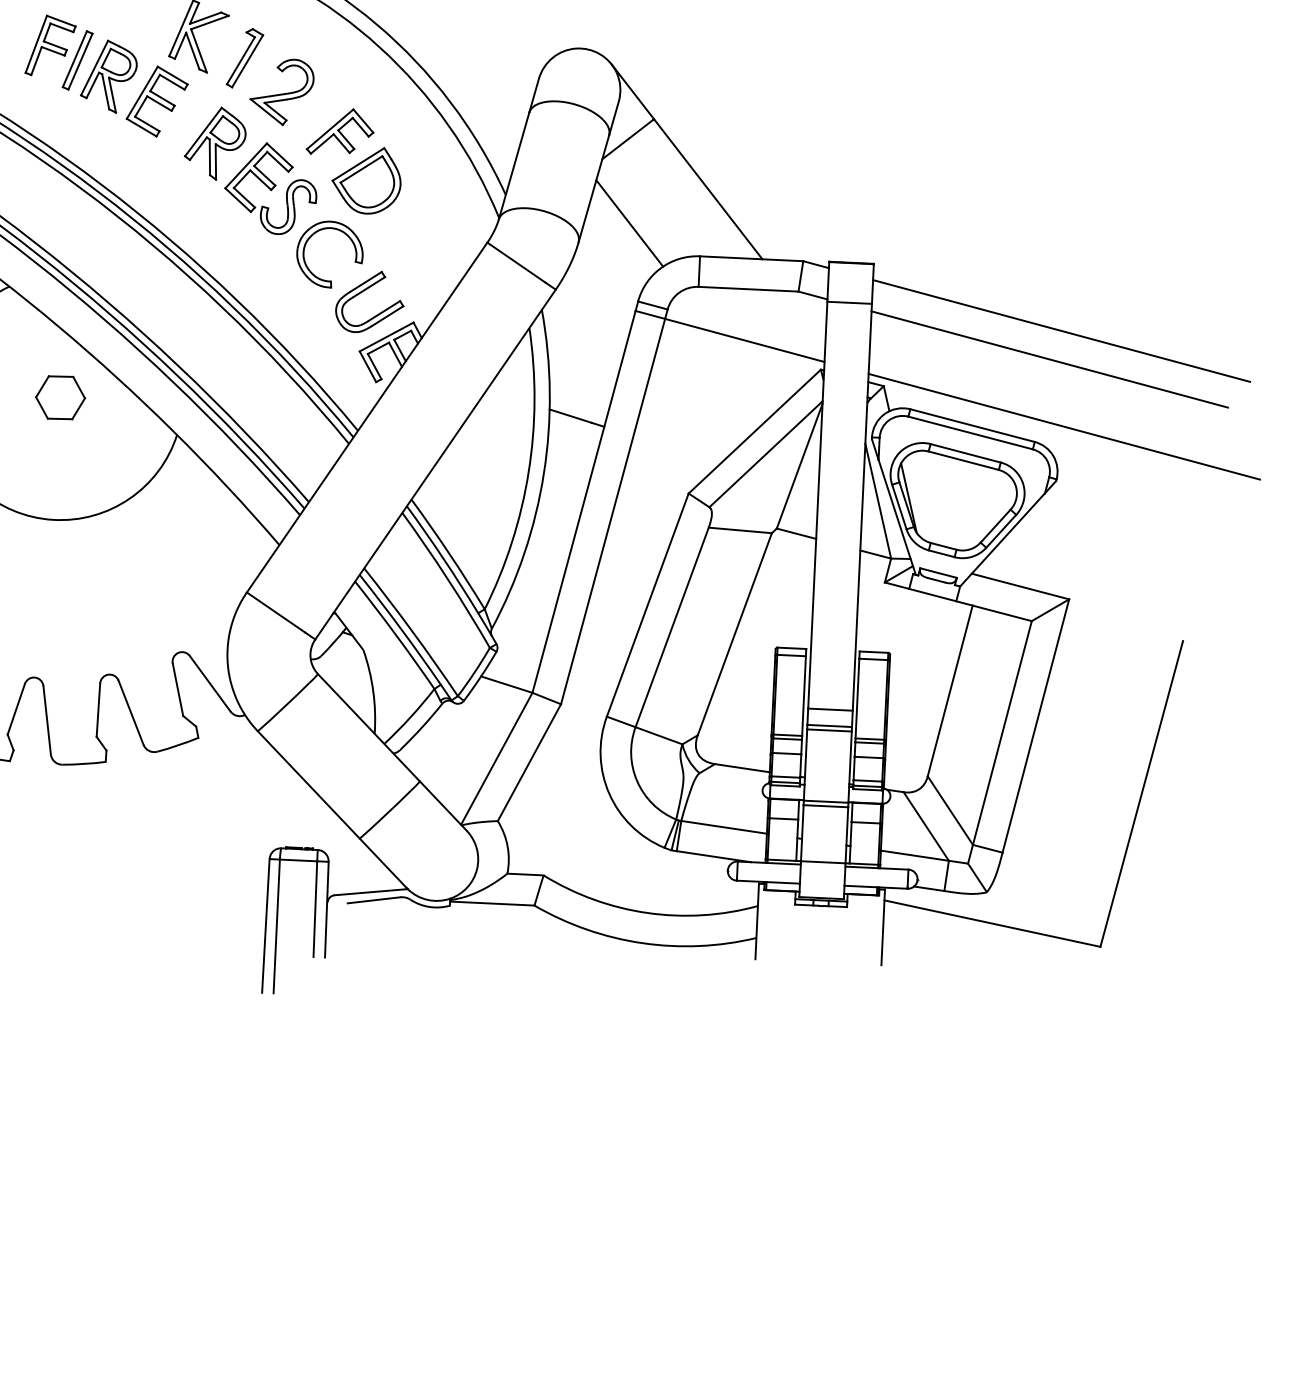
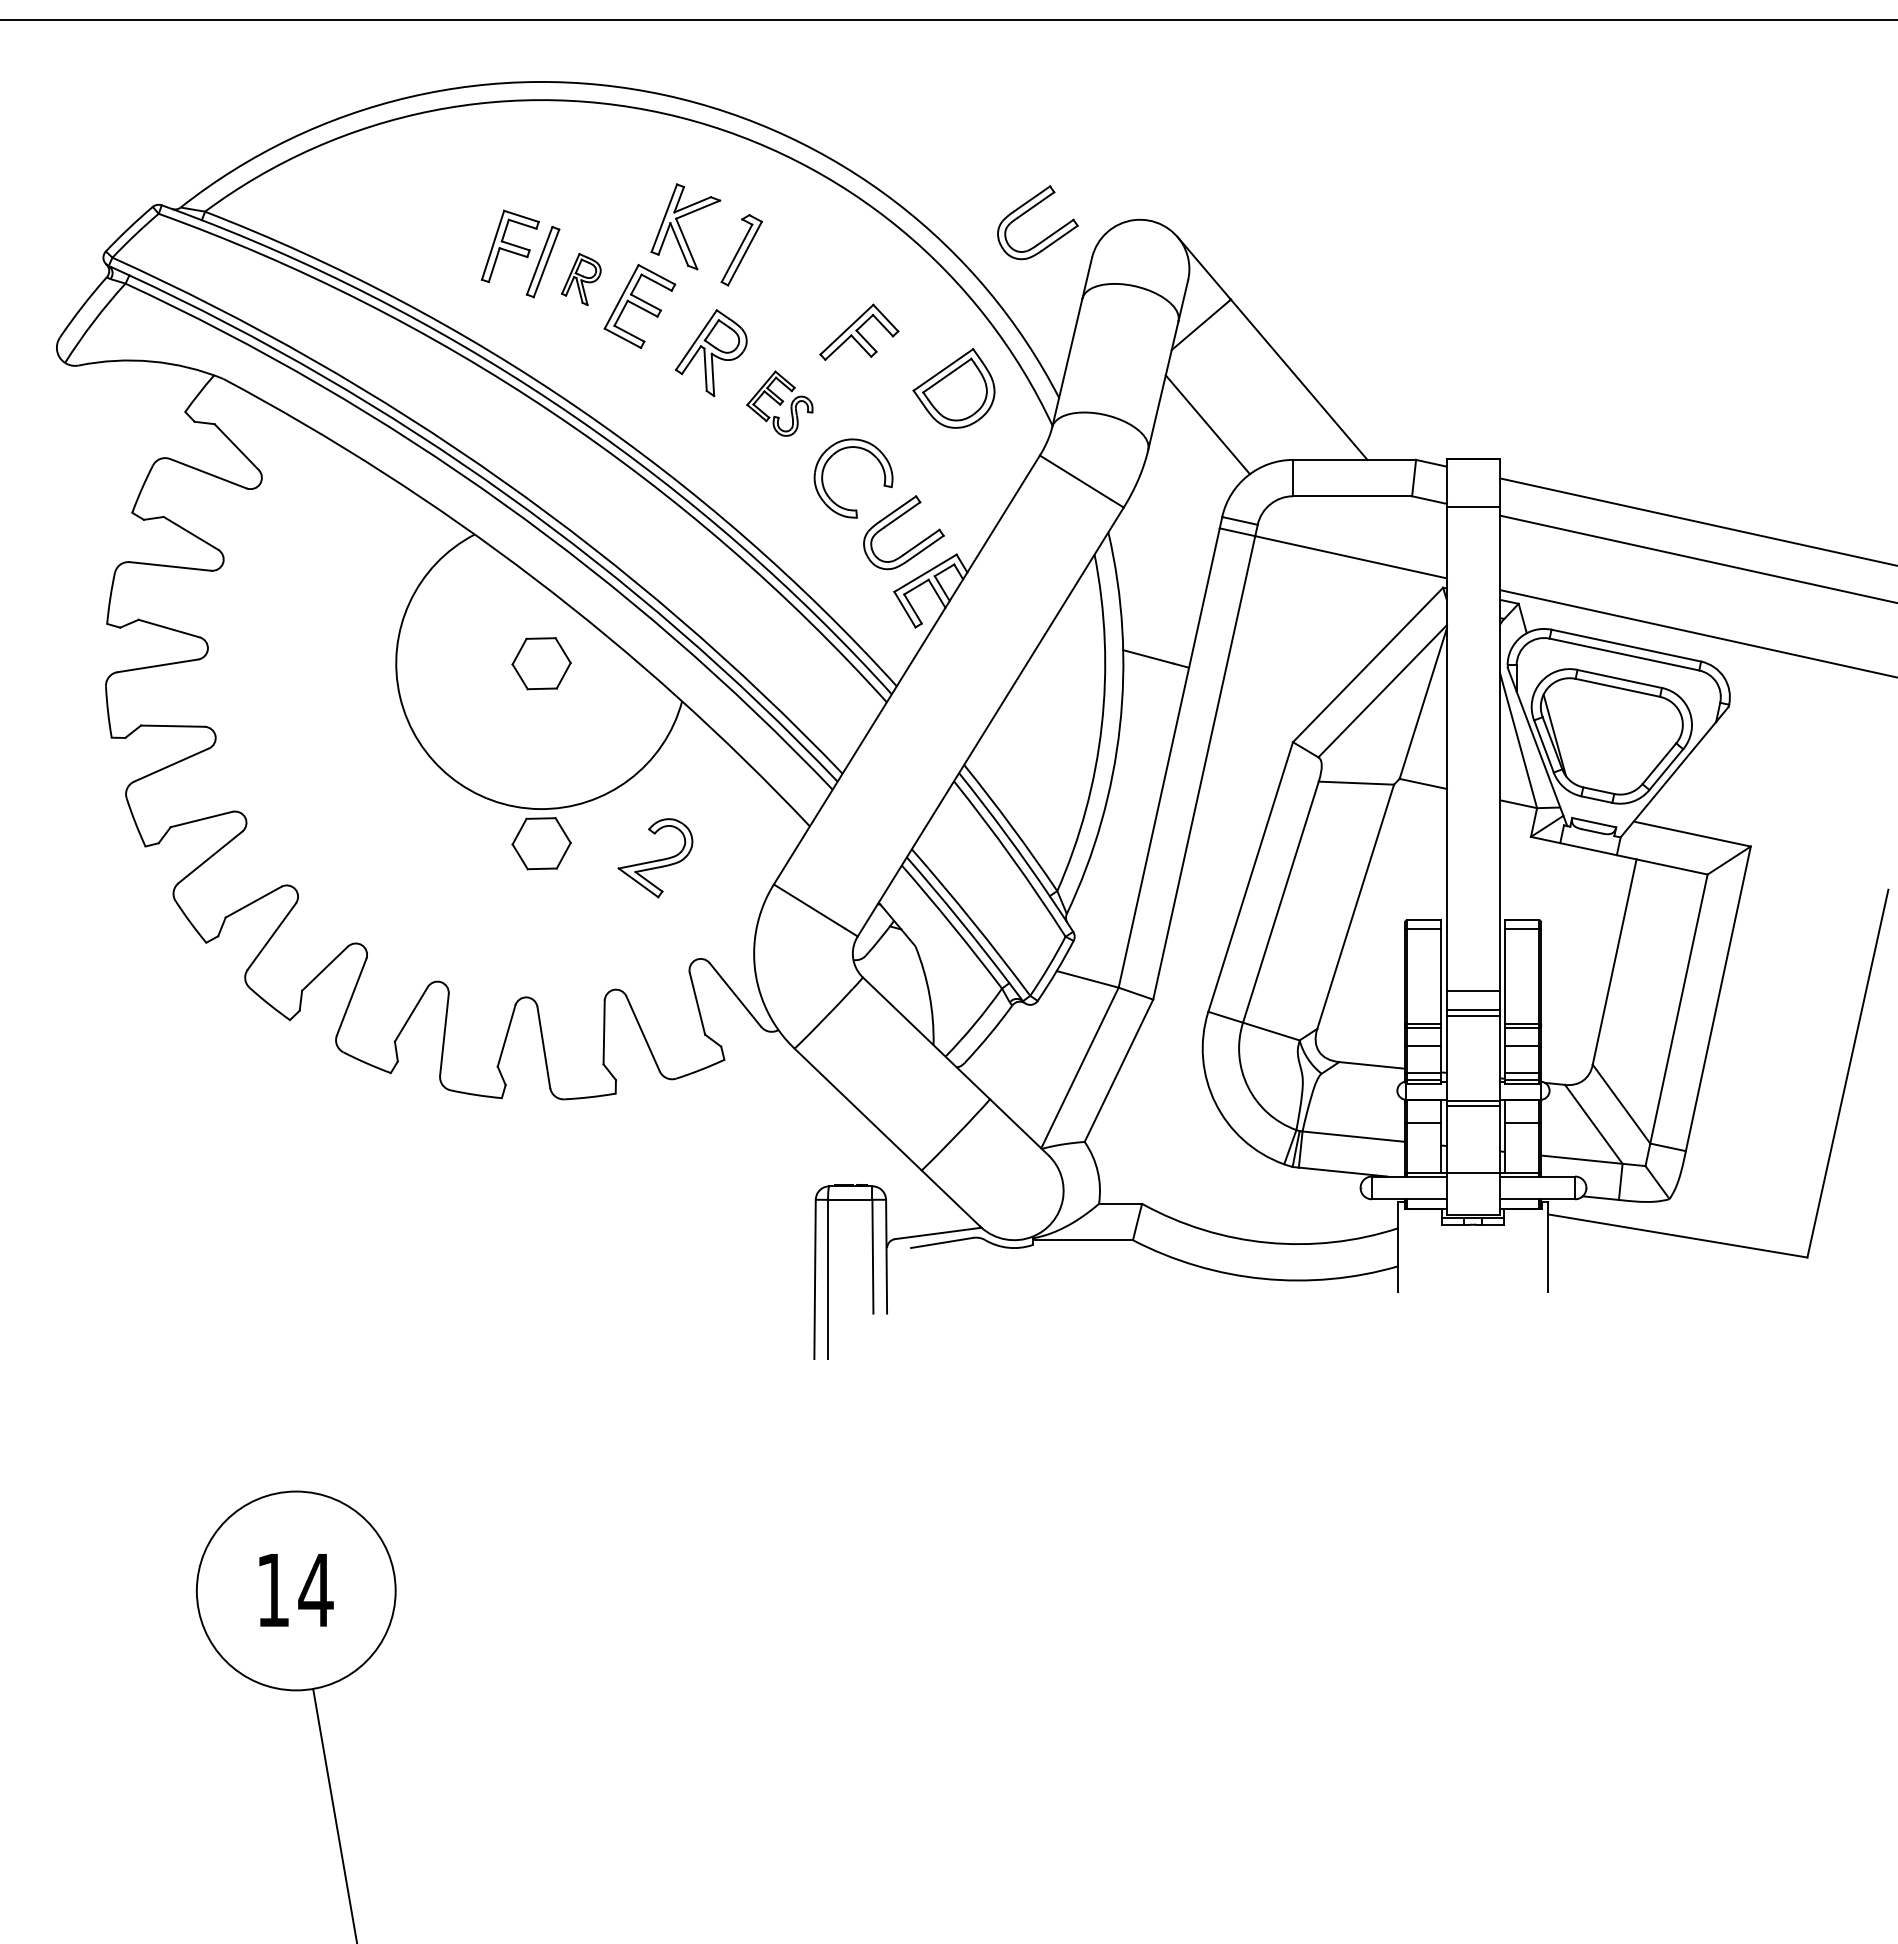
part: (489, 36) -> (1030, 210), added
part: (109, 76) -> (581, 279), size x0.6
part: (281, 92) -> (655, 858), moved
part: (366, 180) -> (953, 388), moved
part: (270, 188) -> (779, 403), size x0.6
part: (53, 548) -> (541, 843), added

